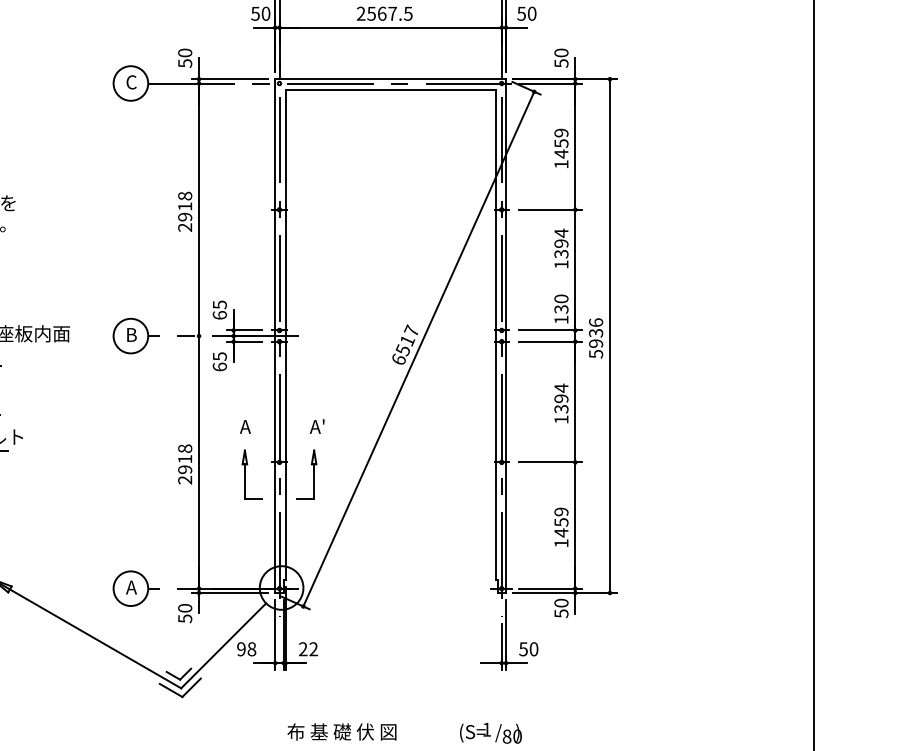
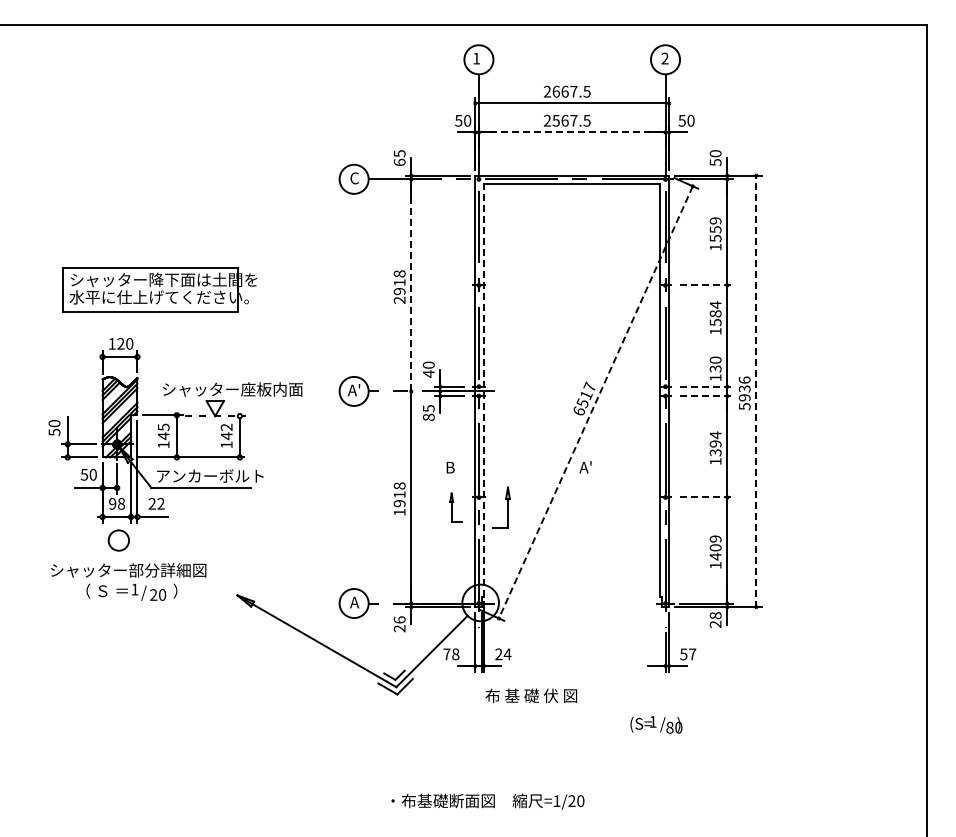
line: (390, 27) -> (572, 132), solid -> dashed
text: (184, 58) -> (399, 158), 50 -> 65
text: (561, 153) -> (715, 238), 1459 -> 1559
line: (199, 208) -> (411, 284), solid -> dashed
line: (550, 209) -> (706, 285), solid -> dashed
text: (561, 248) -> (715, 317), 1394 -> 1584
text: (219, 309) -> (428, 369), 65 -> 40
line: (550, 330) -> (706, 386), solid -> dashed
text: (131, 334) -> (354, 390), B -> A'
line: (286, 334) -> (484, 390), solid -> dashed
line: (610, 336) -> (756, 391), solid -> dashed
line: (550, 342) -> (706, 396), solid -> dashed
line: (418, 349) -> (595, 402), solid -> dashed
text: (219, 365) -> (428, 416), 65 -> 85
text: (244, 426) -> (449, 467), A -> B
text: (317, 426) -> (585, 467), moved
line: (550, 462) -> (706, 497), solid -> dashed
part: (251, 474) -> (455, 507), size x0.7
text: (184, 479) -> (399, 511), 2918 -> 1918
text: (561, 521) -> (715, 547), 1459 -> 1409
text: (561, 607) -> (715, 619), 50 -> 28
text: (184, 613) -> (399, 624), 50 -> 26
text: (240, 649) -> (446, 654), 98 -> 78
text: (313, 649) -> (507, 654), 22 -> 24
text: (533, 649) -> (692, 654), 50 -> 57
text: (342, 731) -> (531, 695), moved

